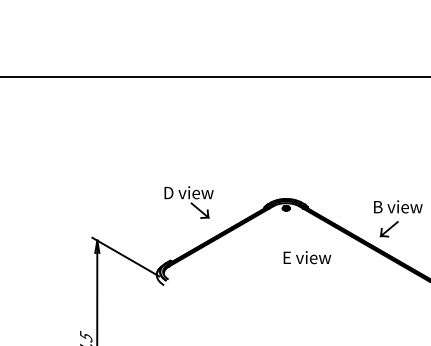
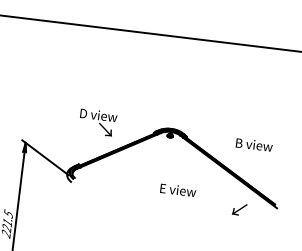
text: (388, 229) -> (239, 209), moved
text: (307, 257) -> (178, 190), moved

